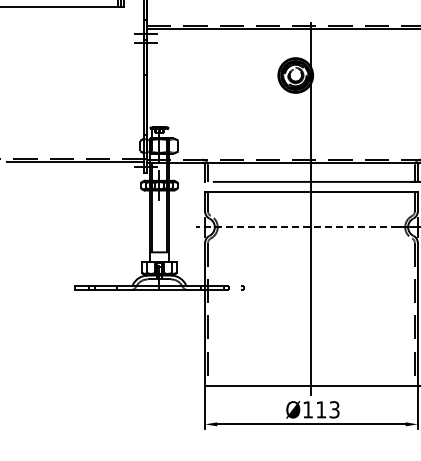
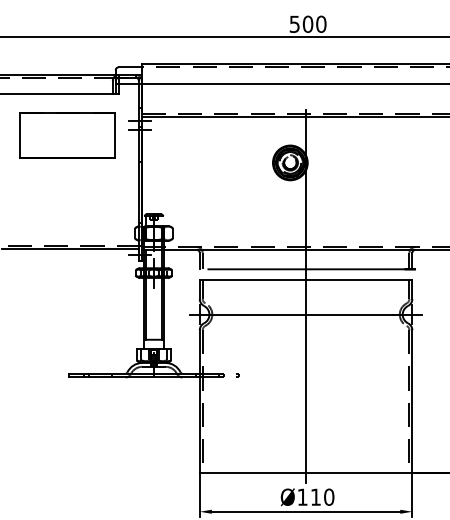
part: (72, 48) -> (67, 135), added
line: (296, 227) -> (291, 314), dashed -> solid
text: (334, 409) -> (329, 496), 113 -> 110

